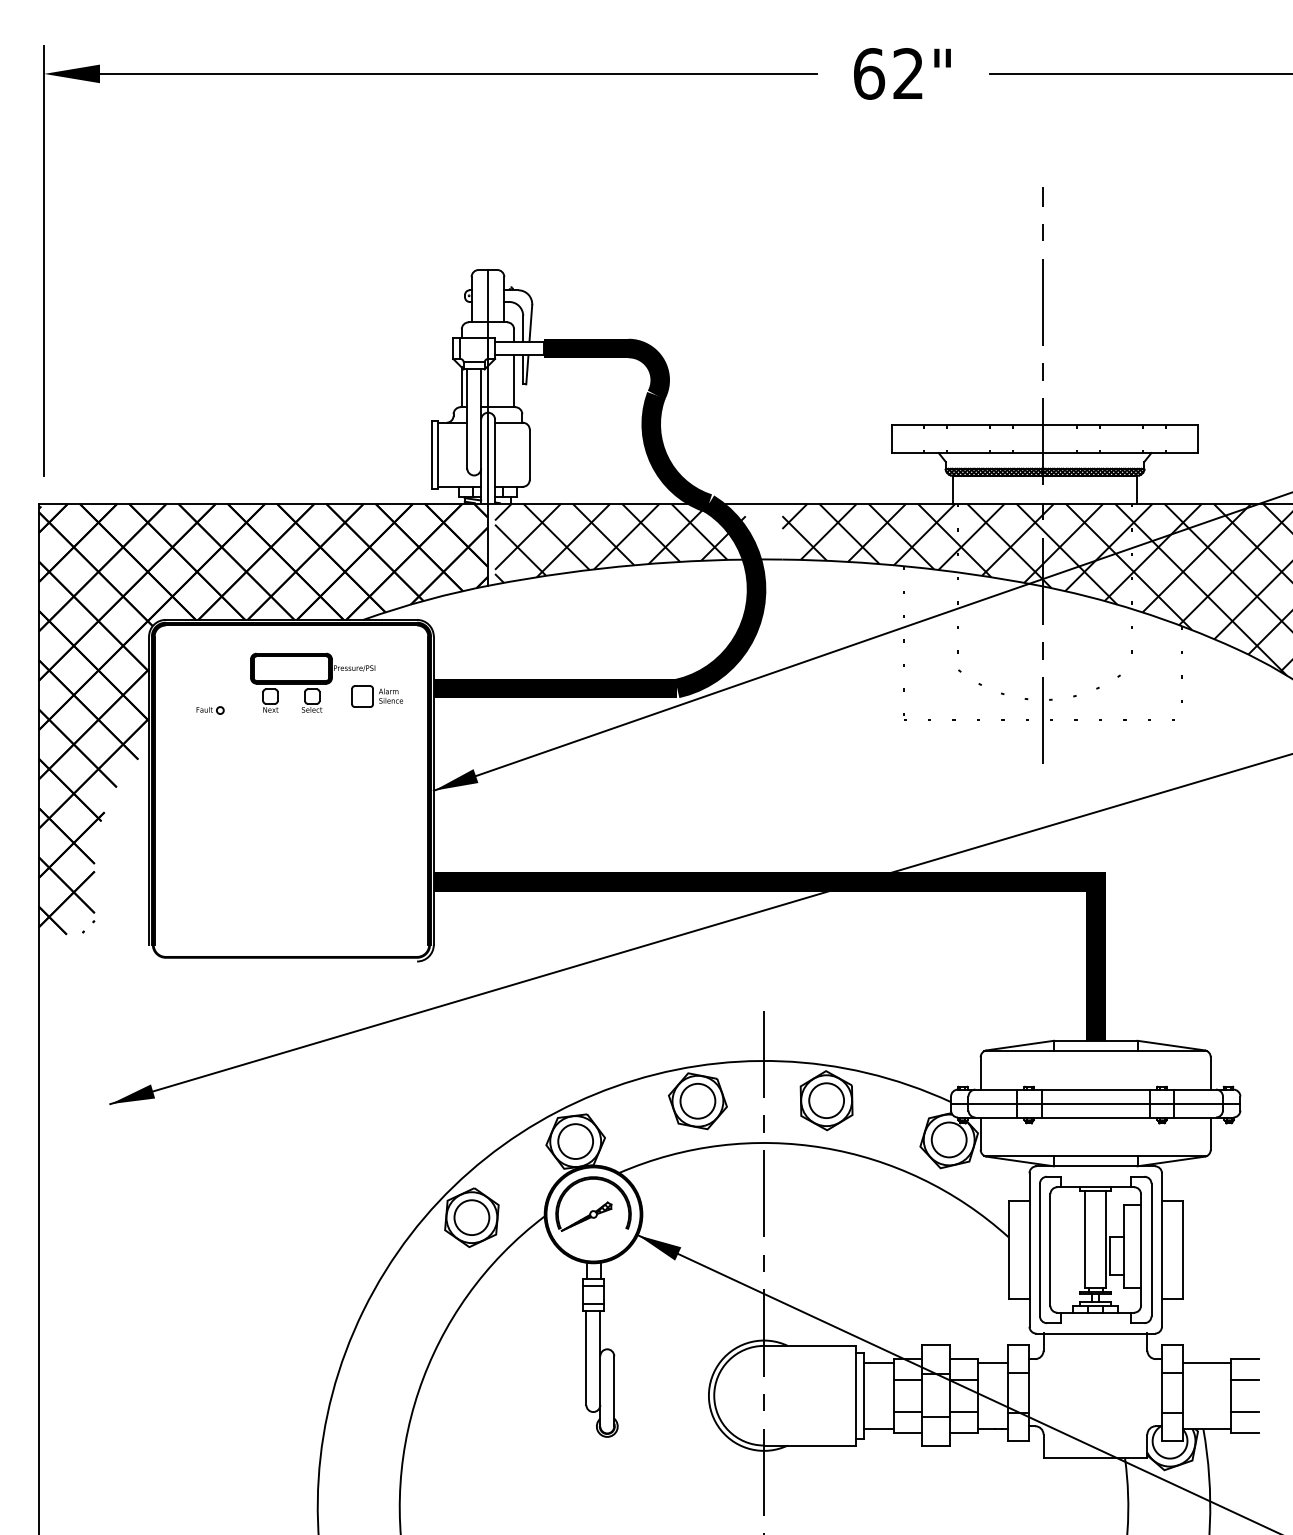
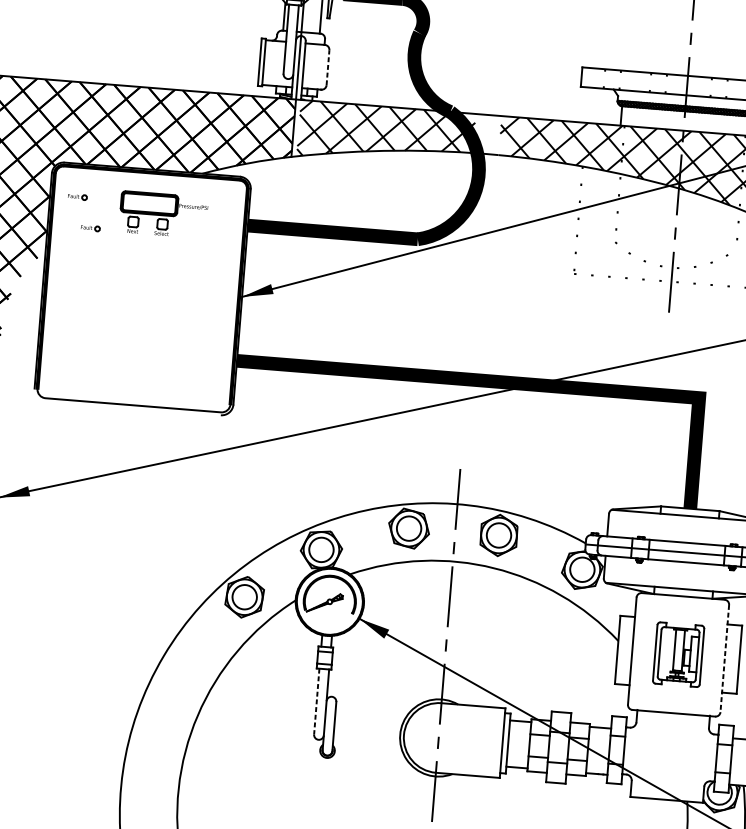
line: (529, 454) -> (327, 67), solid -> dashed
part: (188, 667) -> (77, 197), added
part: (376, 696) -> (207, 227), removed
part: (1095, 1249) -> (678, 654), size x0.6
line: (1161, 1249) -> (724, 658), solid -> dashed
line: (586, 1358) -> (316, 702), solid -> dashed

